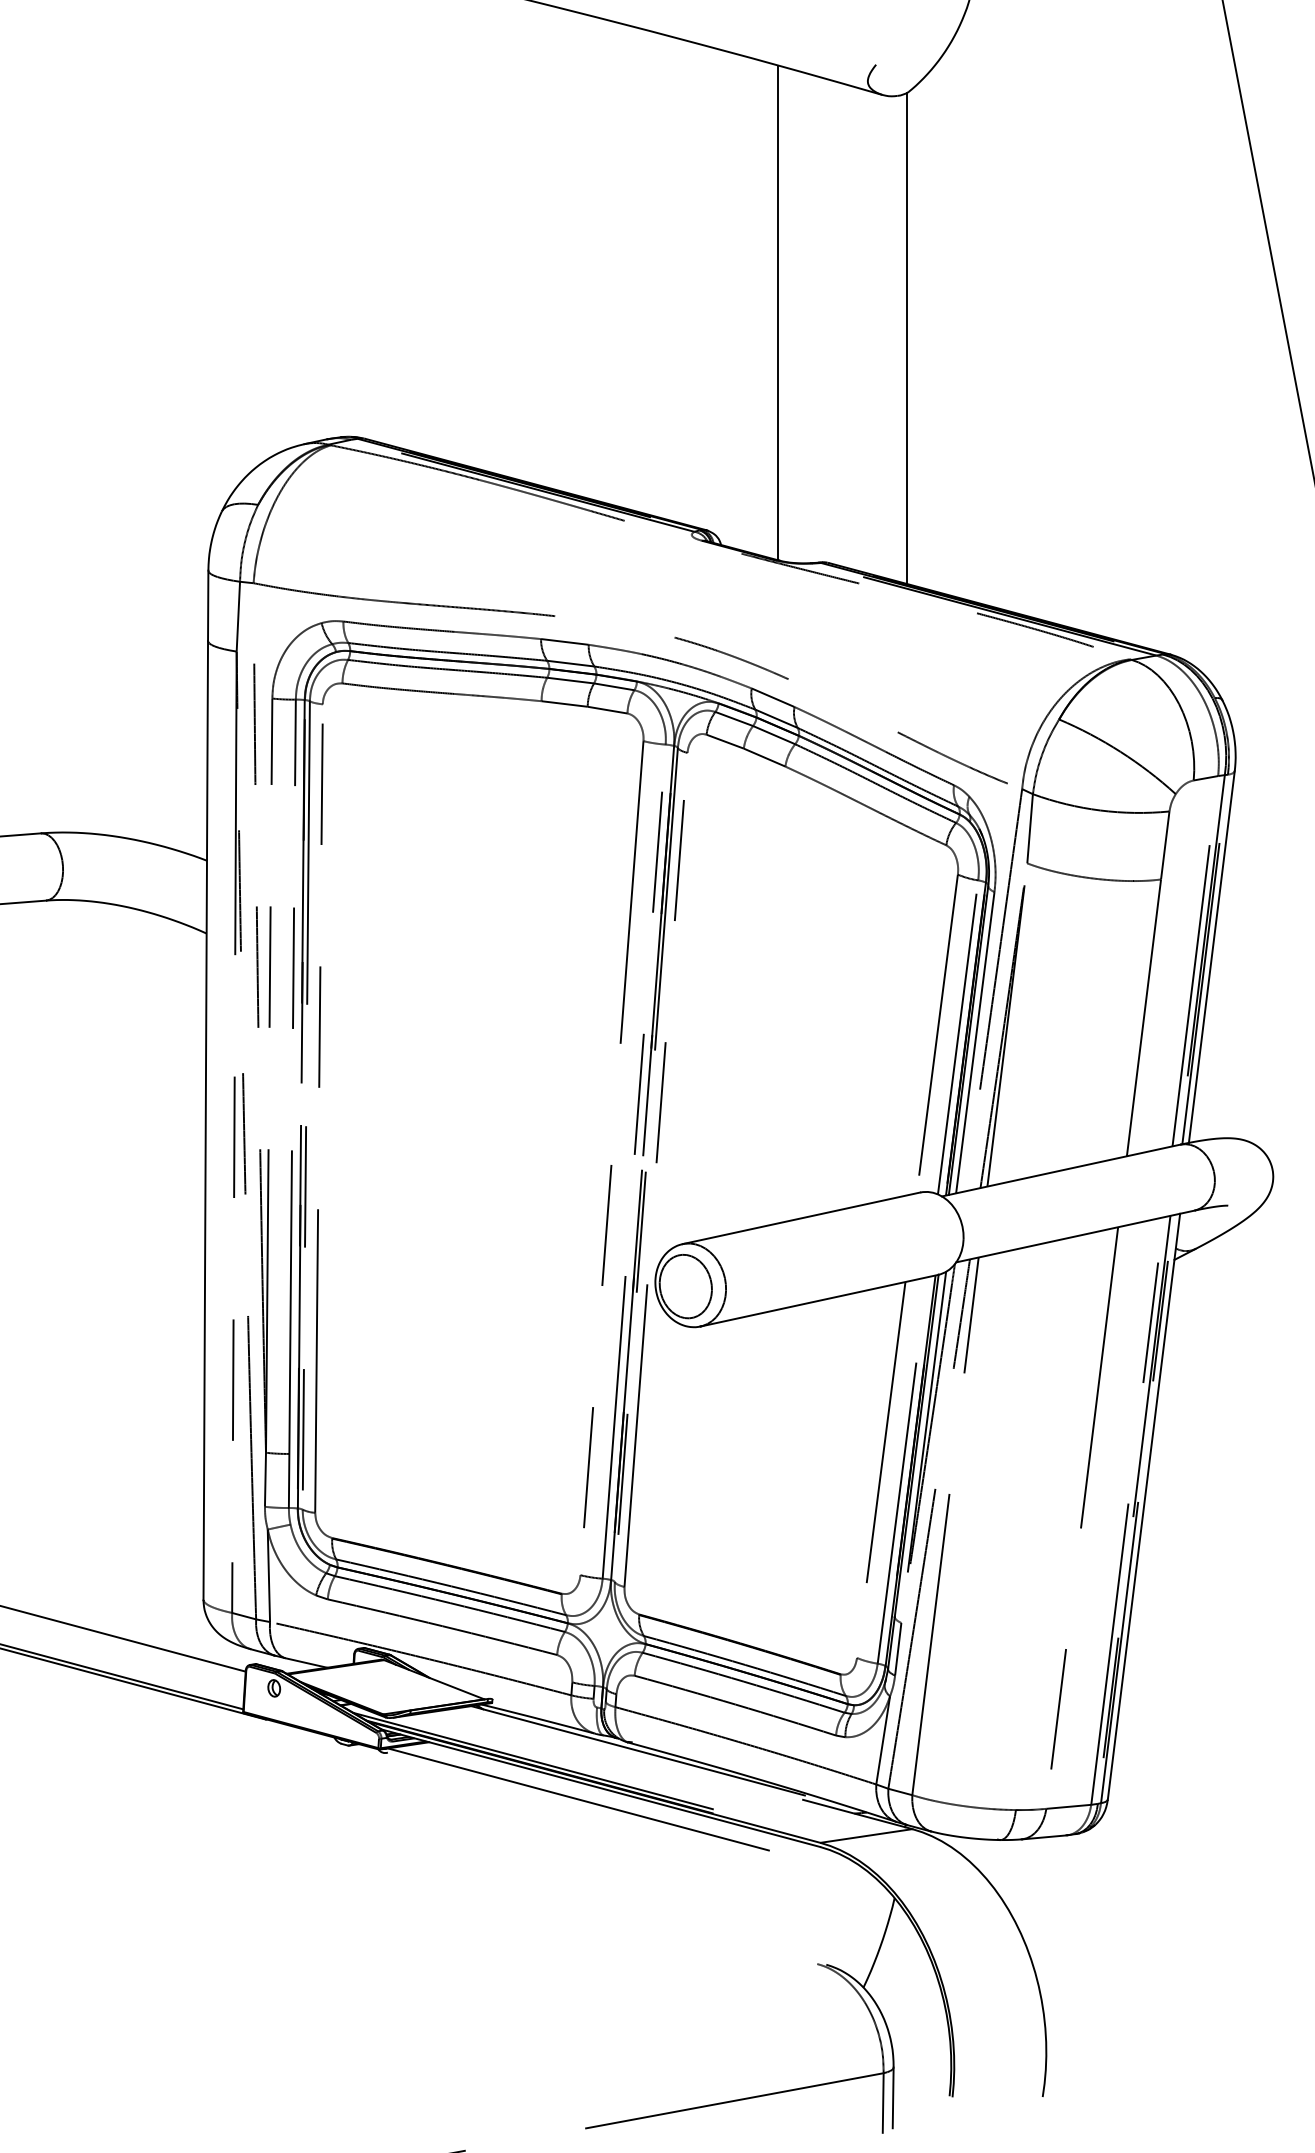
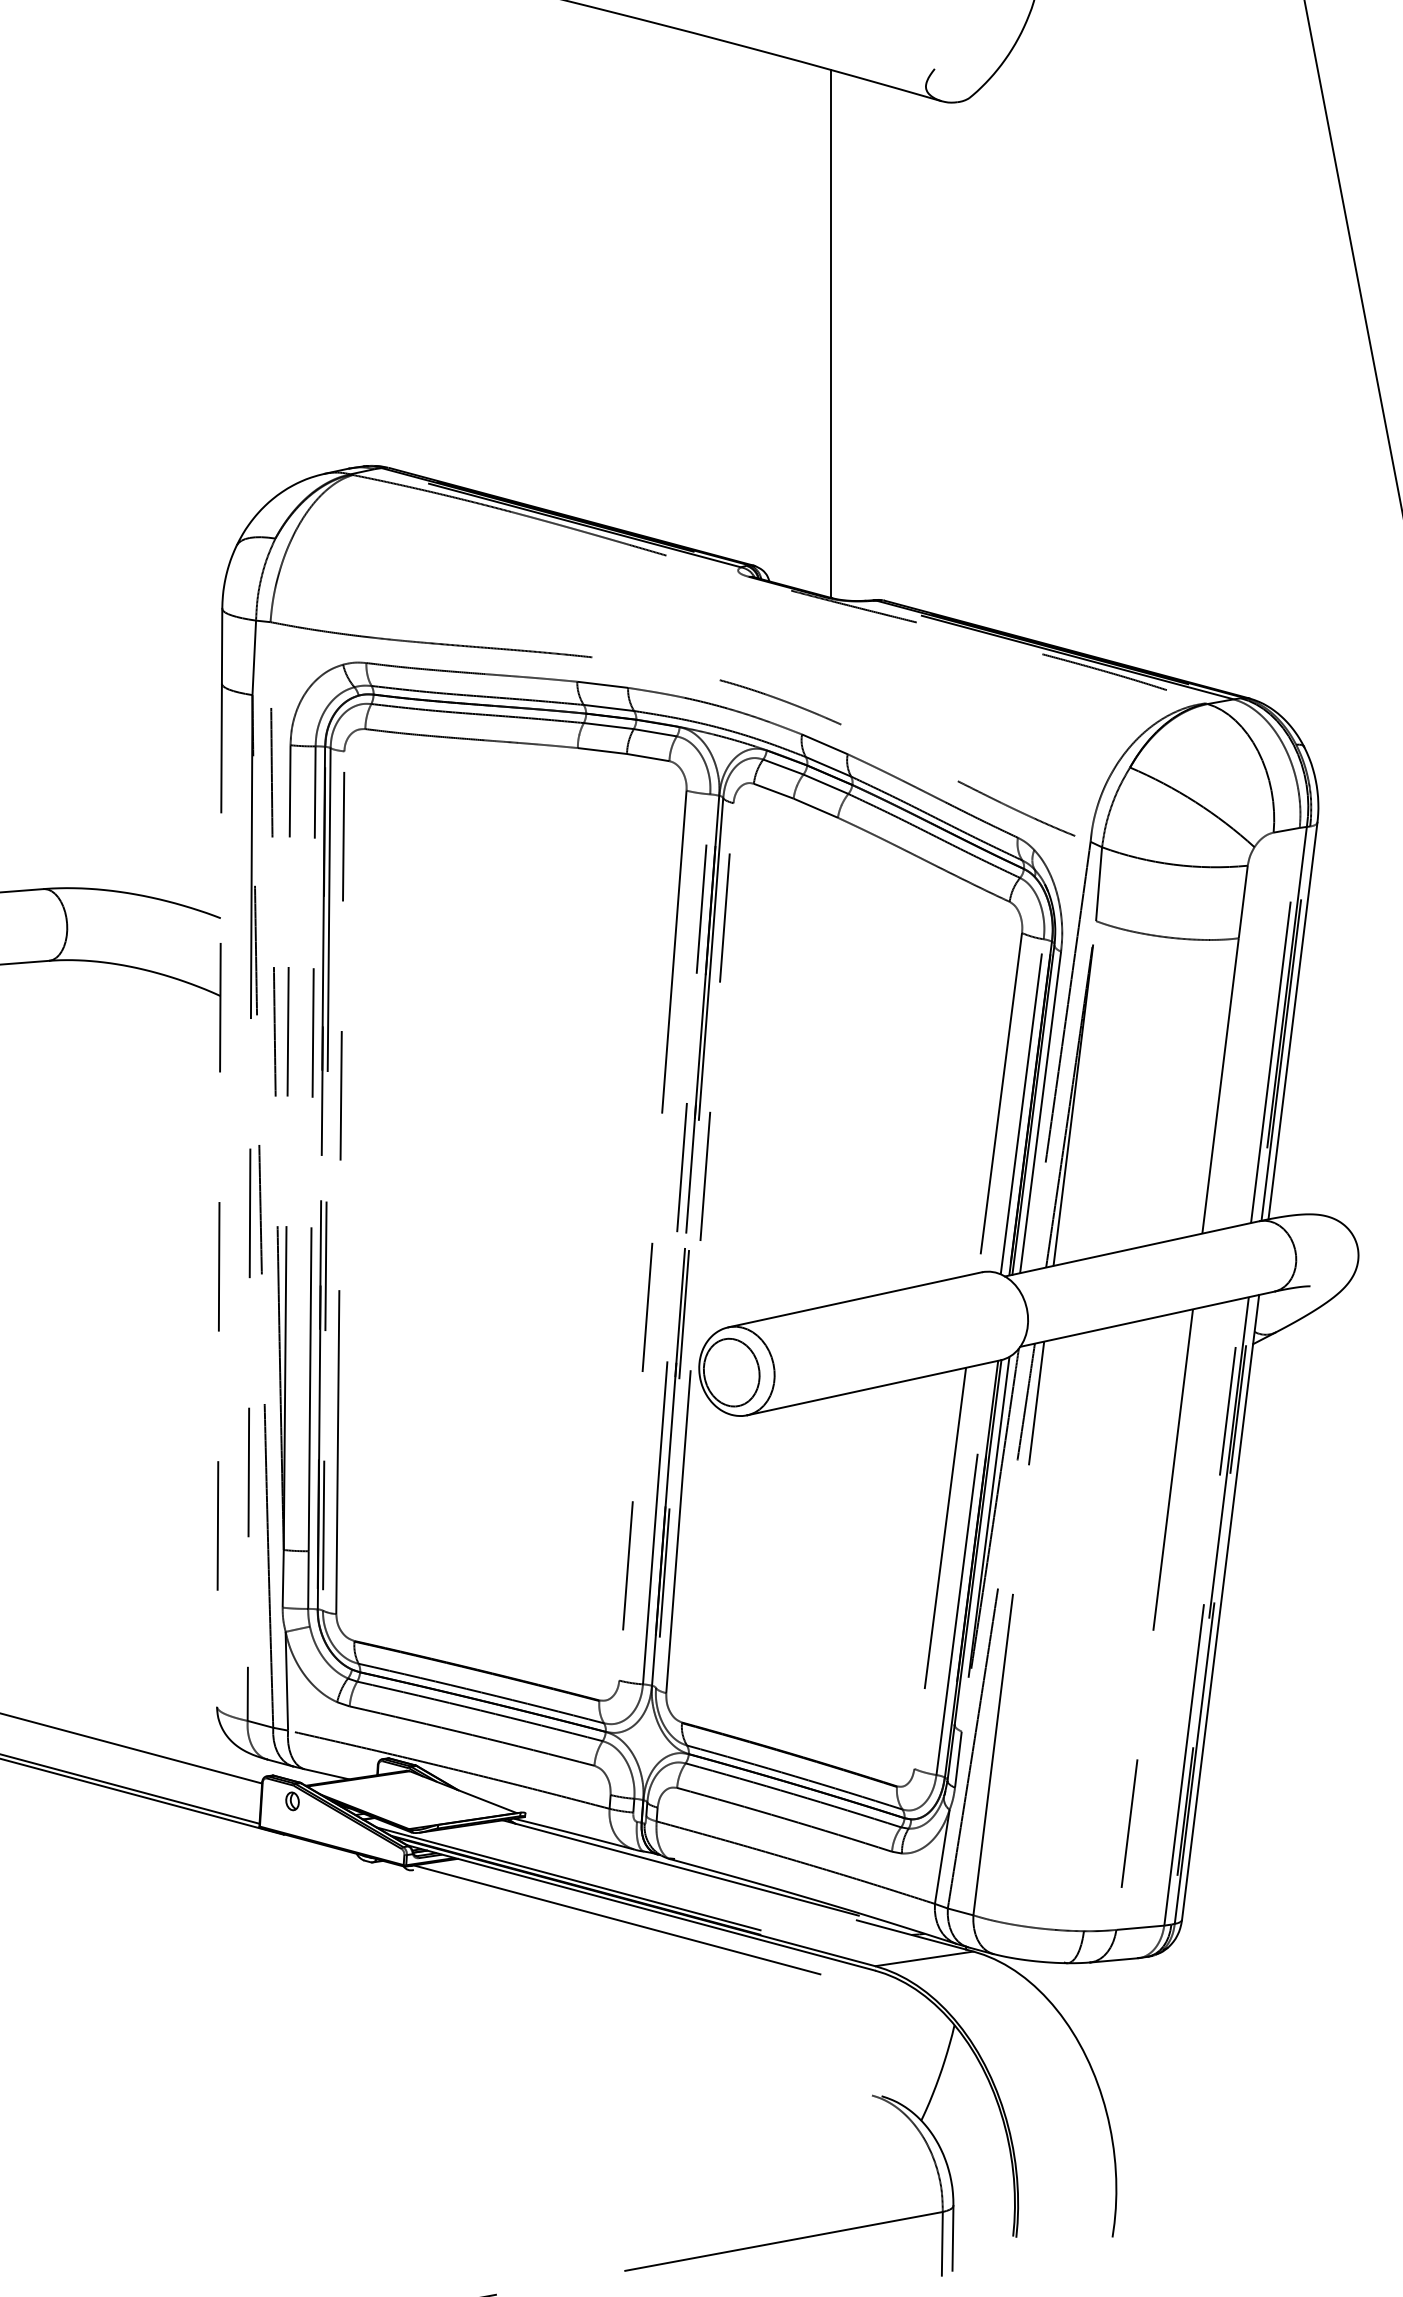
line: (906, 337) -> (967, 360), removed
line: (205, 1120) -> (219, 1195), solid -> dashed

